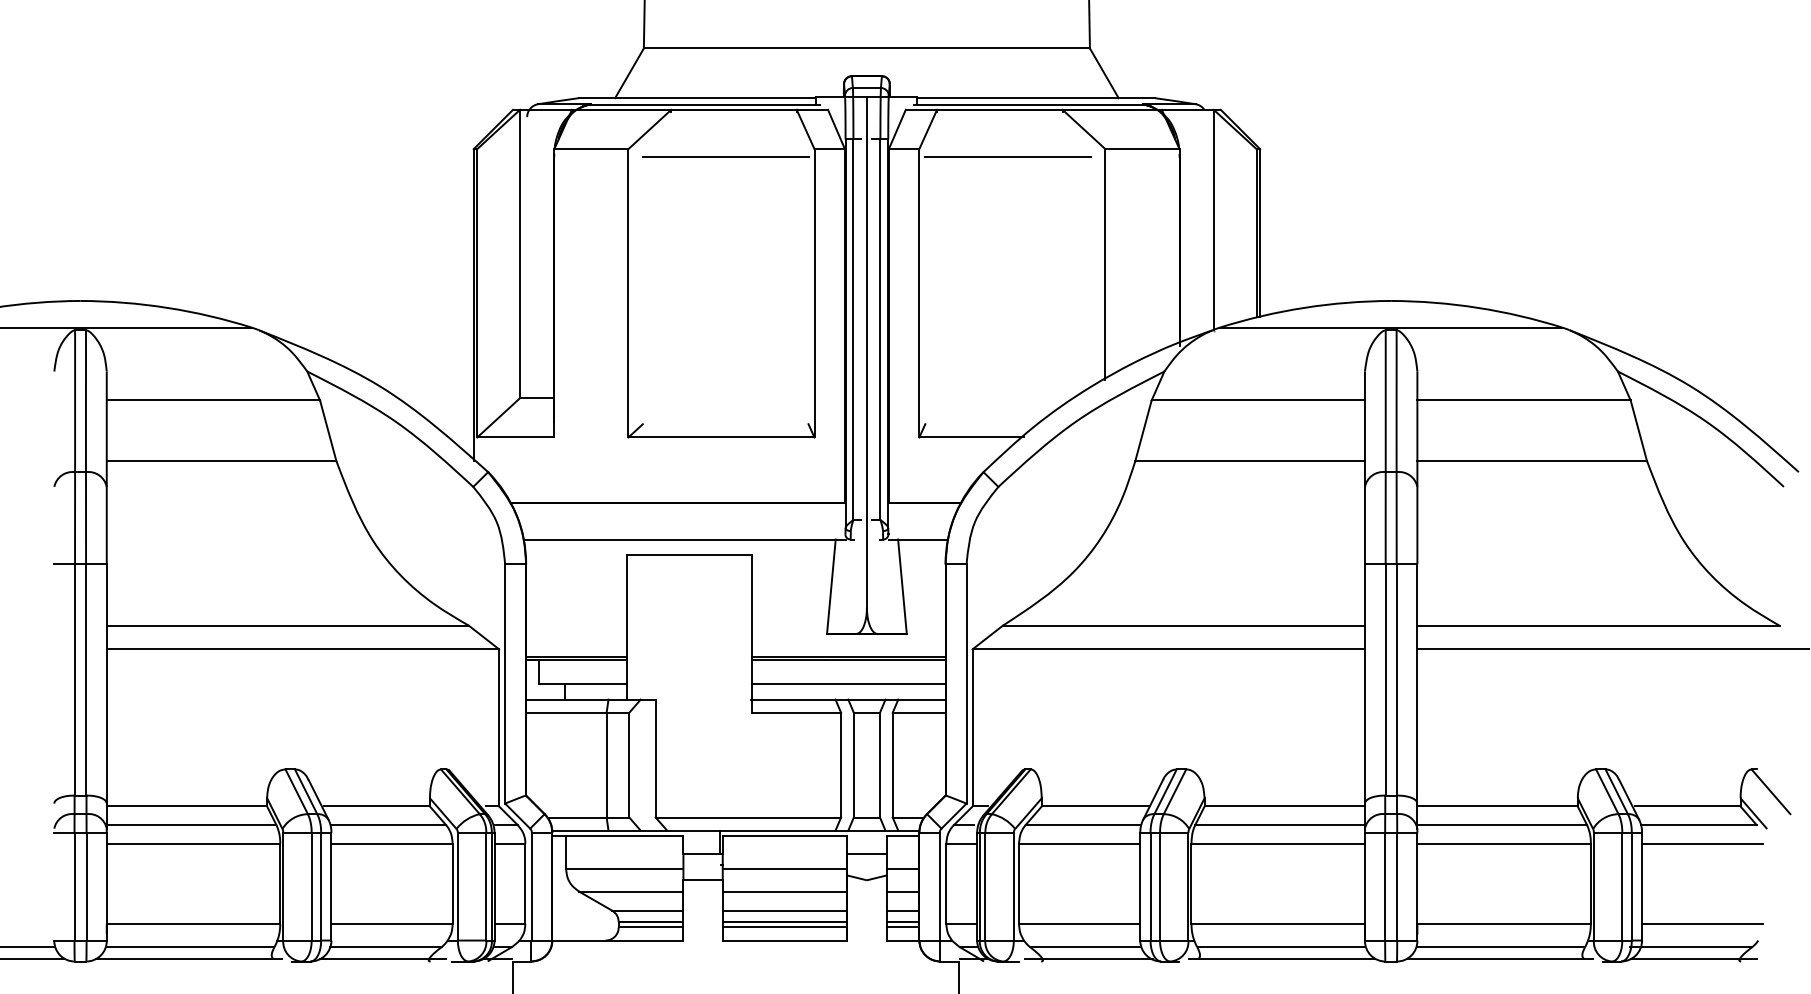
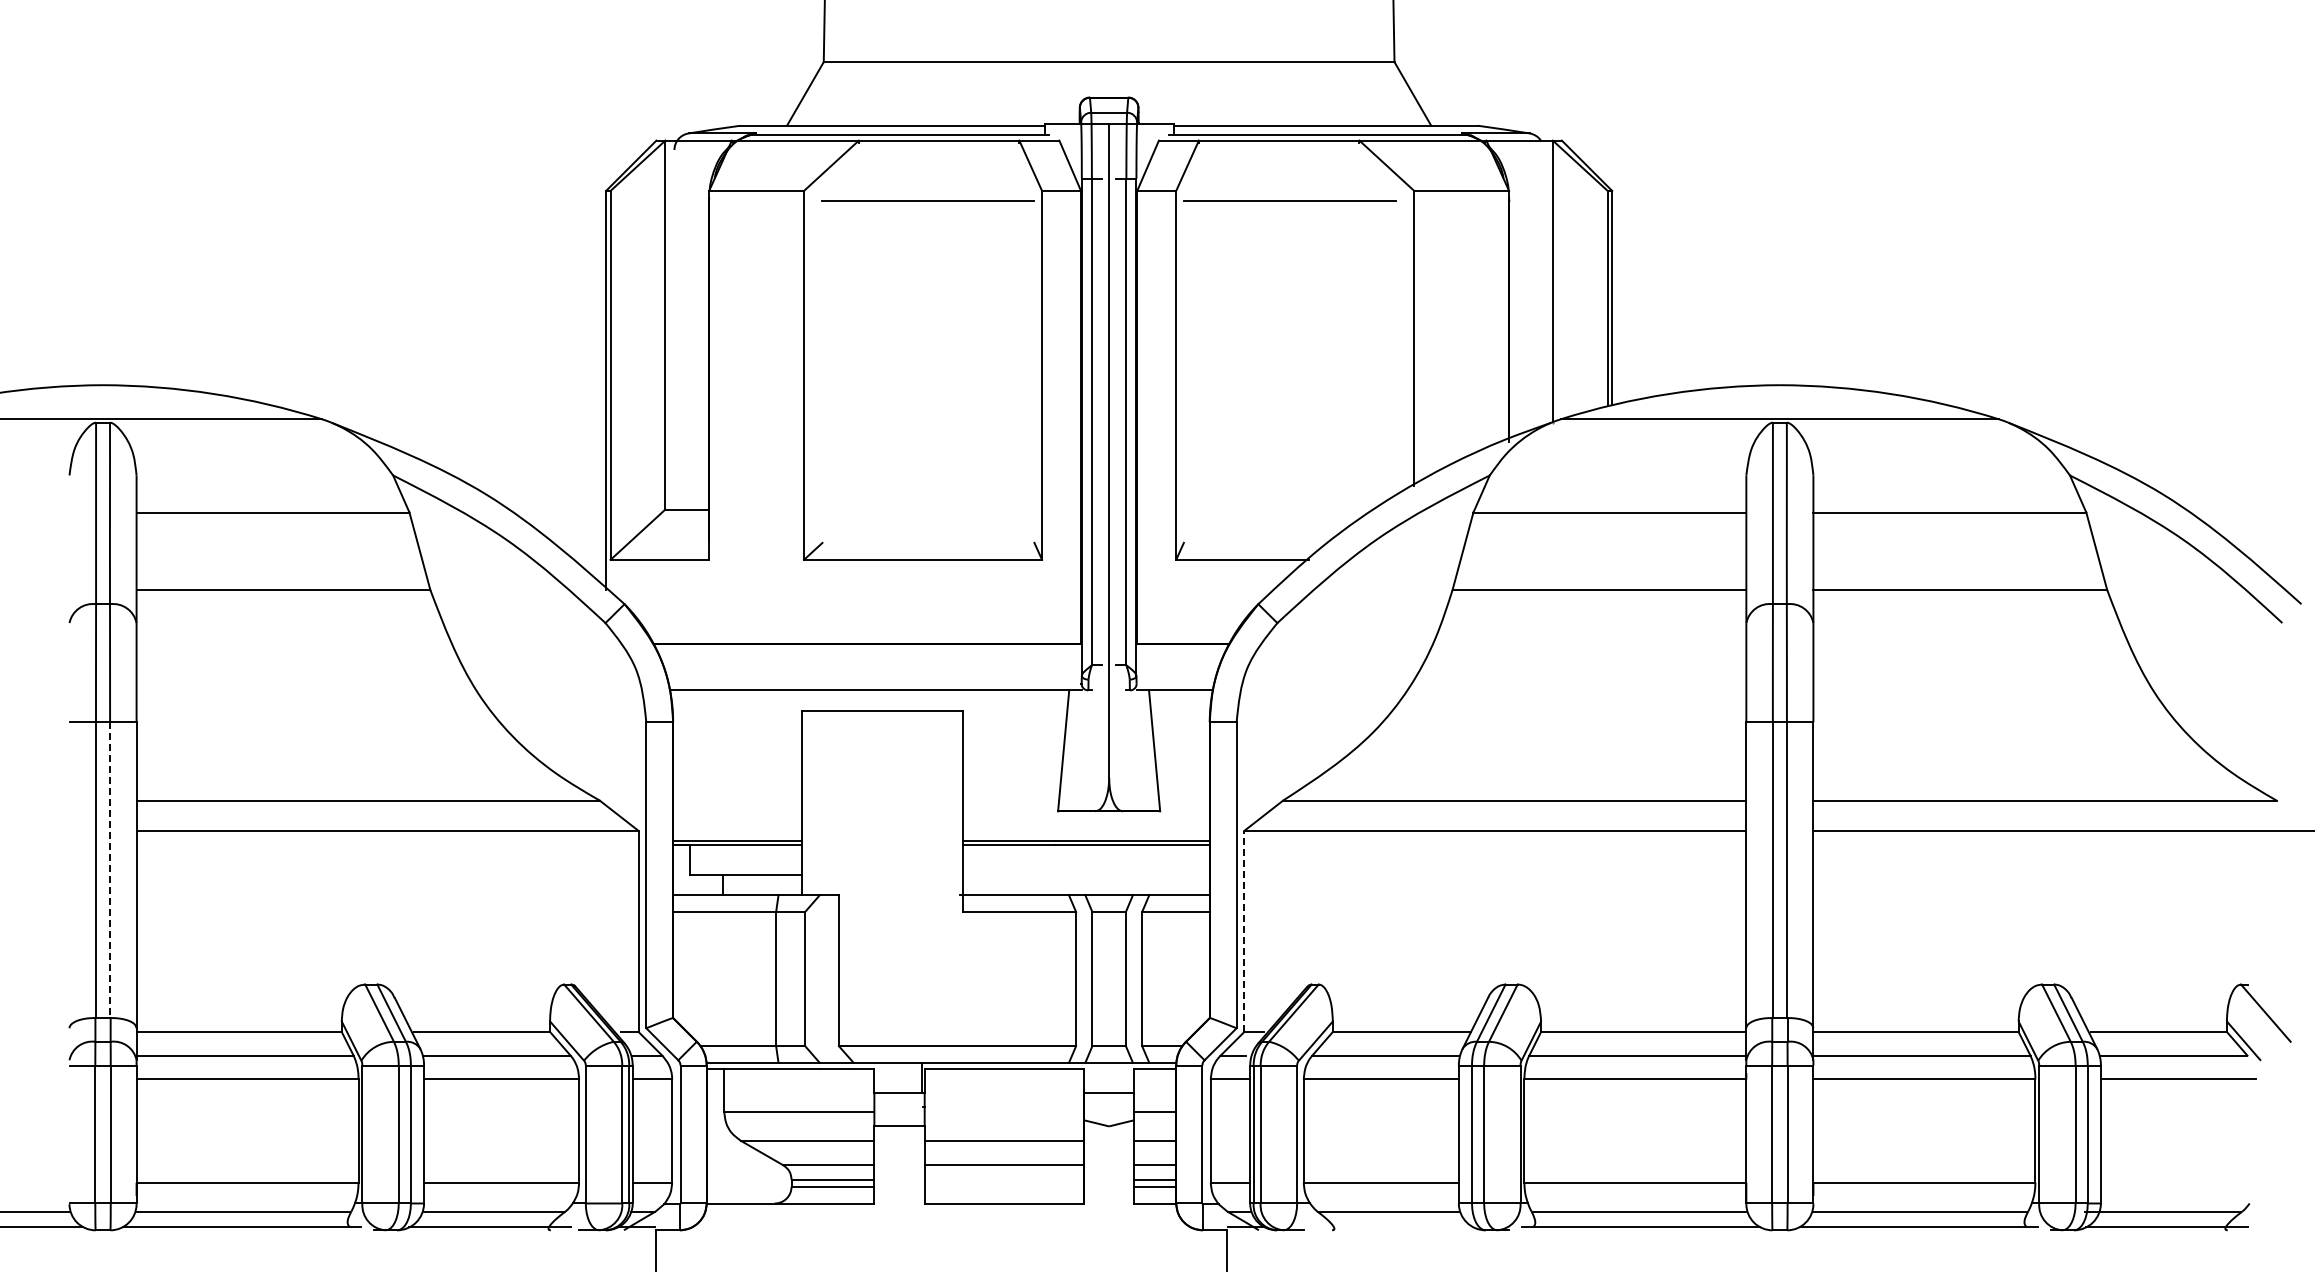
line: (86, 680) -> (110, 870), solid -> dashed
line: (848, 683) -> (1085, 874), removed
line: (972, 727) -> (1244, 931), solid -> dashed
line: (784, 868) -> (1003, 1111), removed
line: (784, 921) -> (1003, 1179), removed
line: (1702, 924) -> (2178, 1182), removed
line: (784, 927) -> (1003, 1186), removed
line: (1088, 959) -> (1392, 1227), removed

